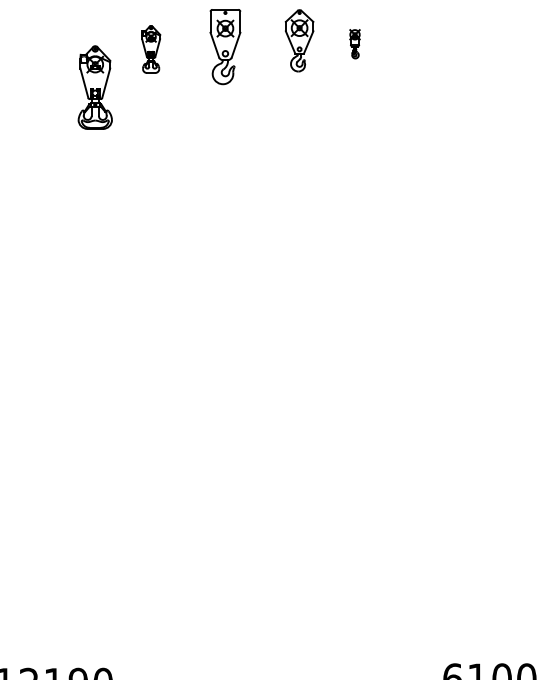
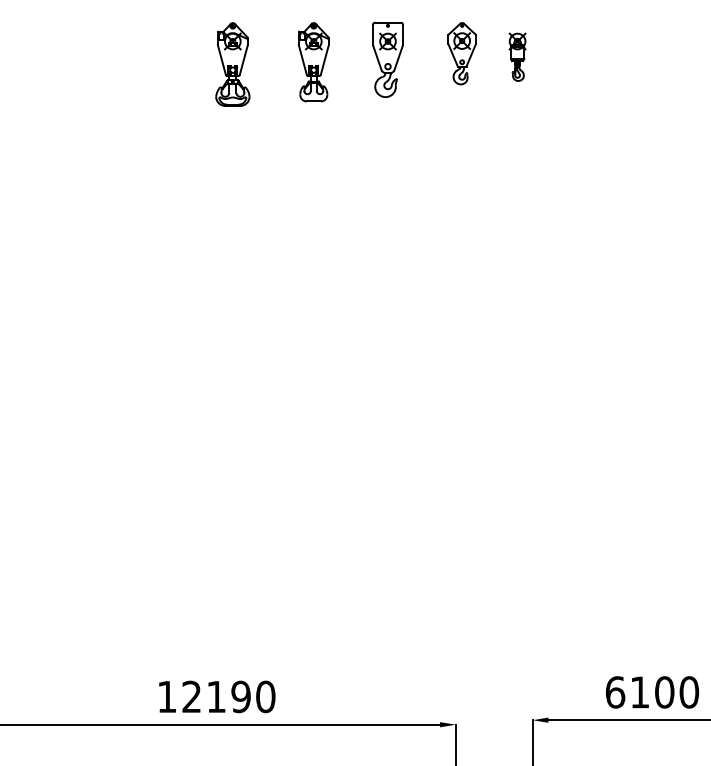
part: (354, 43) -> (517, 56), size x1.67
part: (150, 49) -> (313, 62), size x1.67
part: (94, 87) -> (232, 64), moved

